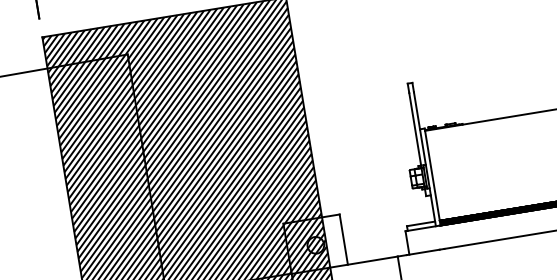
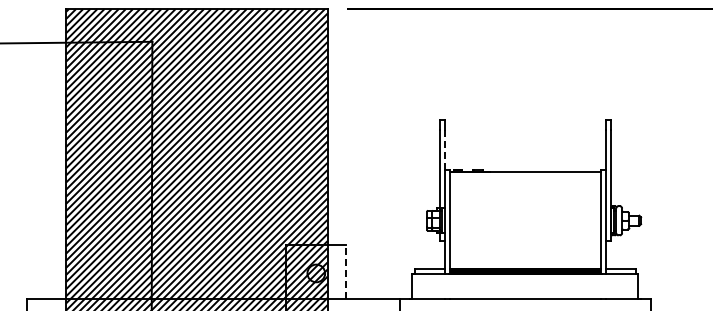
line: (417, 111) -> (445, 150), solid -> dashed
line: (343, 239) -> (346, 272), solid -> dashed

